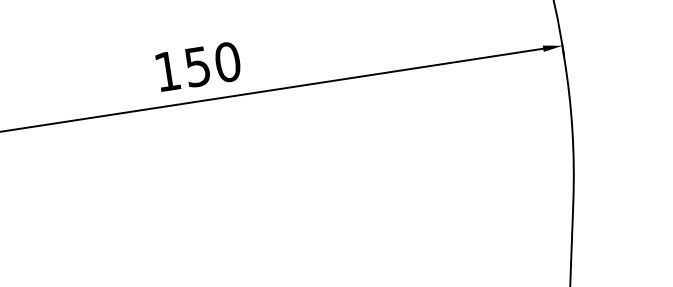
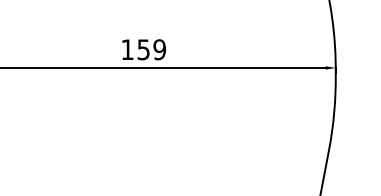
text: (227, 61) -> (159, 49), 150 -> 159

